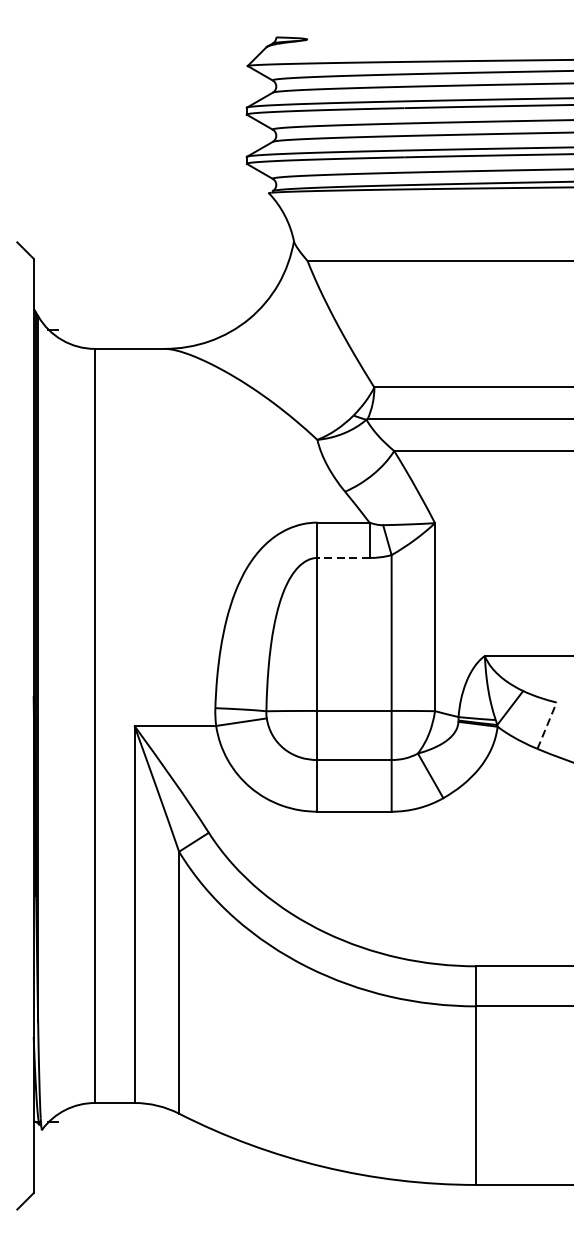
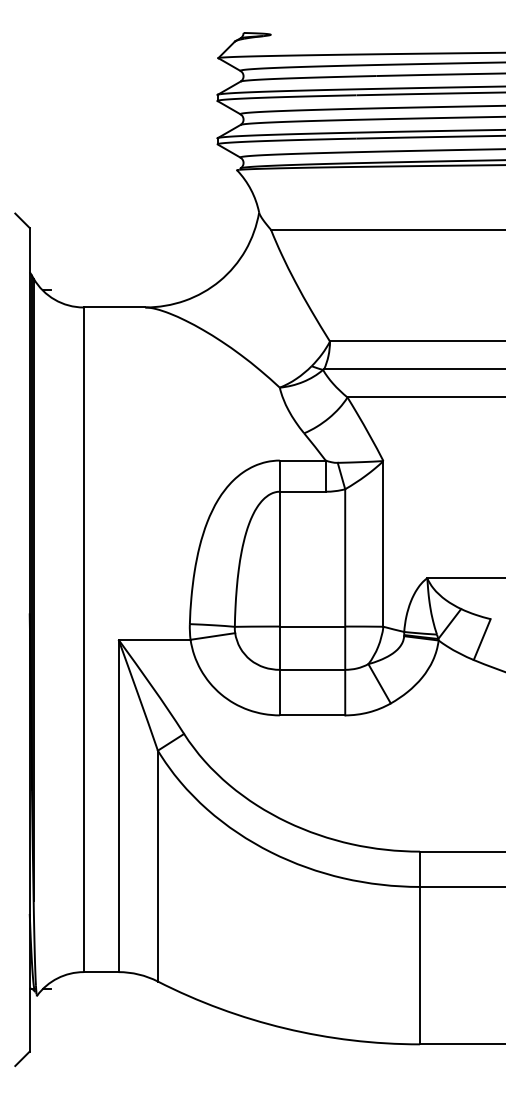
line: (343, 557) -> (302, 491), dashed -> solid
line: (547, 725) -> (482, 639), dashed -> solid

